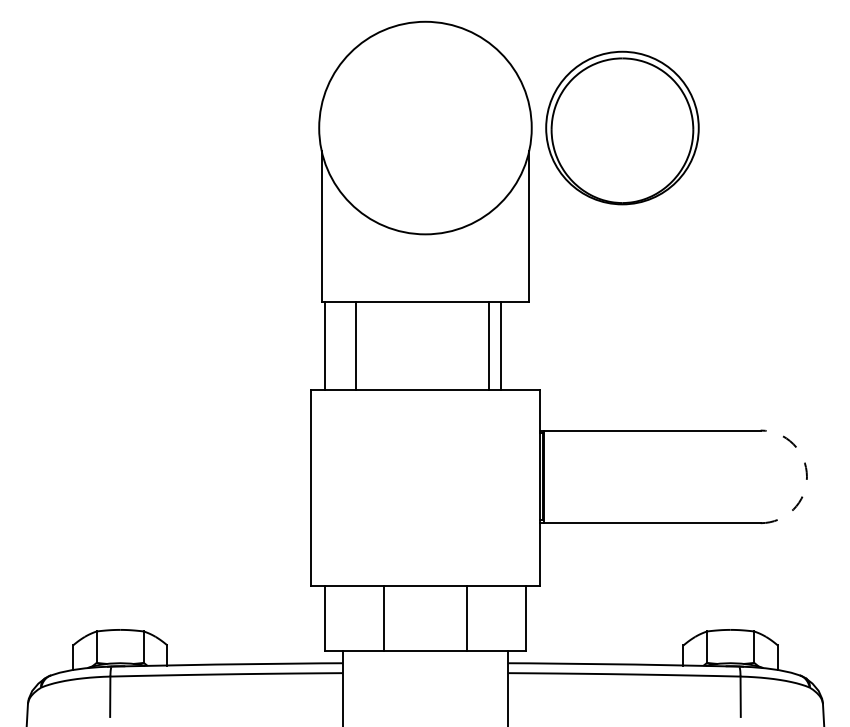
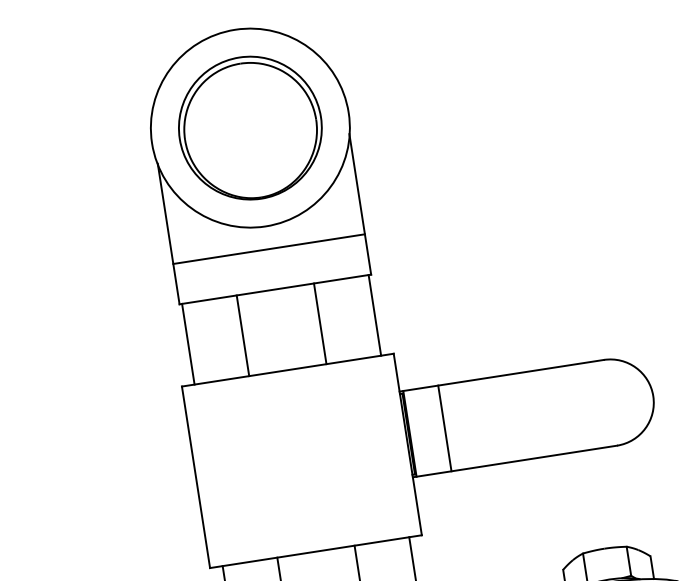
part: (622, 127) -> (250, 127), moved
line: (425, 258) -> (269, 248), added
line: (355, 345) -> (242, 335), moved
line: (489, 345) -> (375, 314), moved
line: (501, 345) -> (320, 323), moved
line: (581, 476) -> (444, 428), added
arc: (806, 476) -> (652, 395), dashed -> solid

